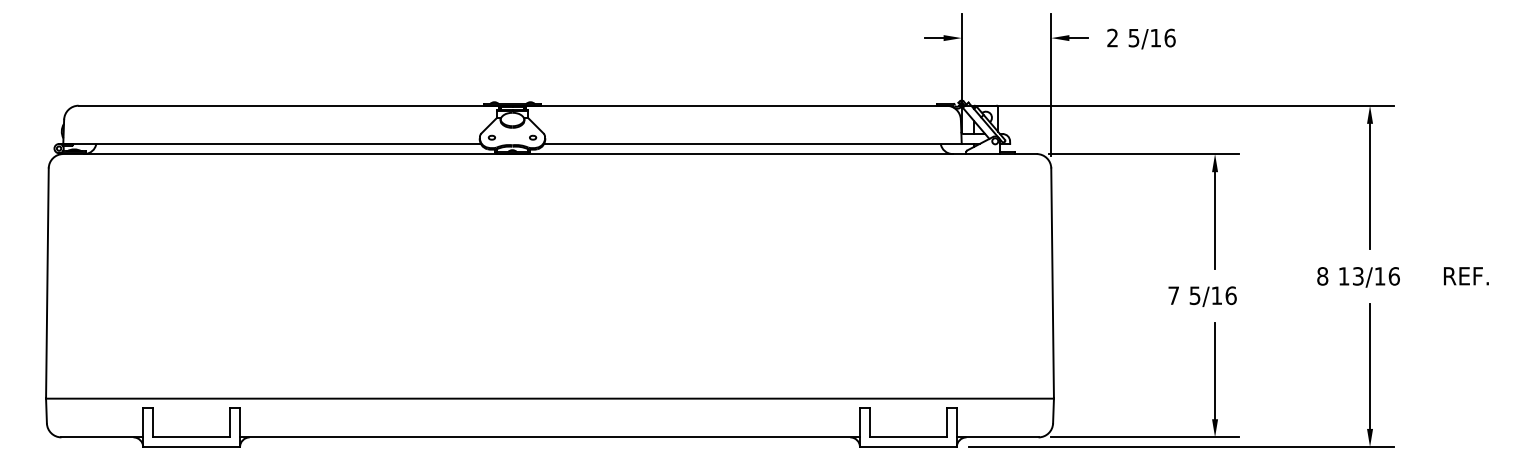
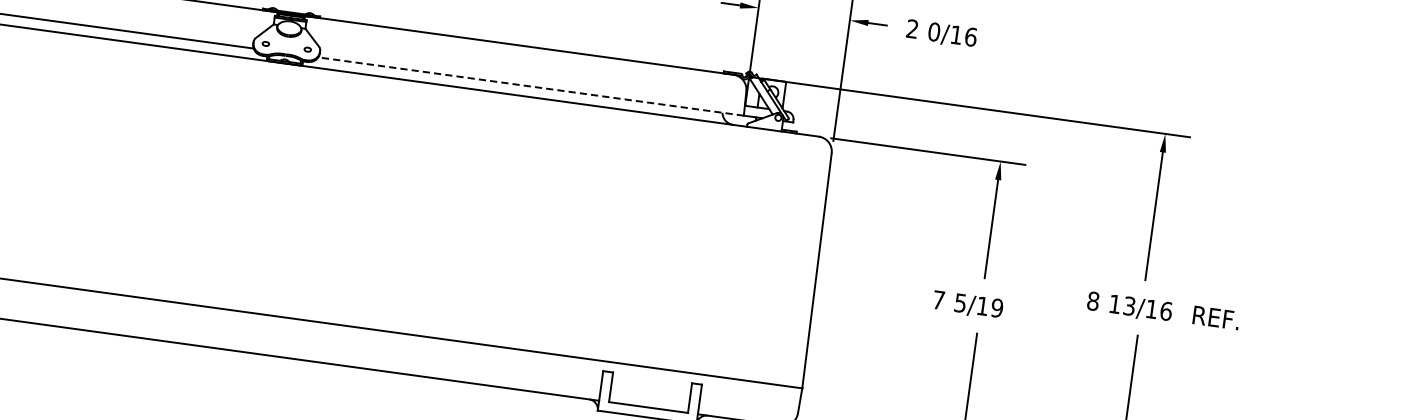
text: (1133, 37) -> (933, 31), 5/16 -> 0/16
line: (753, 143) -> (531, 86), solid -> dashed
text: (1466, 276) -> (1216, 318), moved
text: (1230, 295) -> (996, 307), 5/16 -> 5/19

